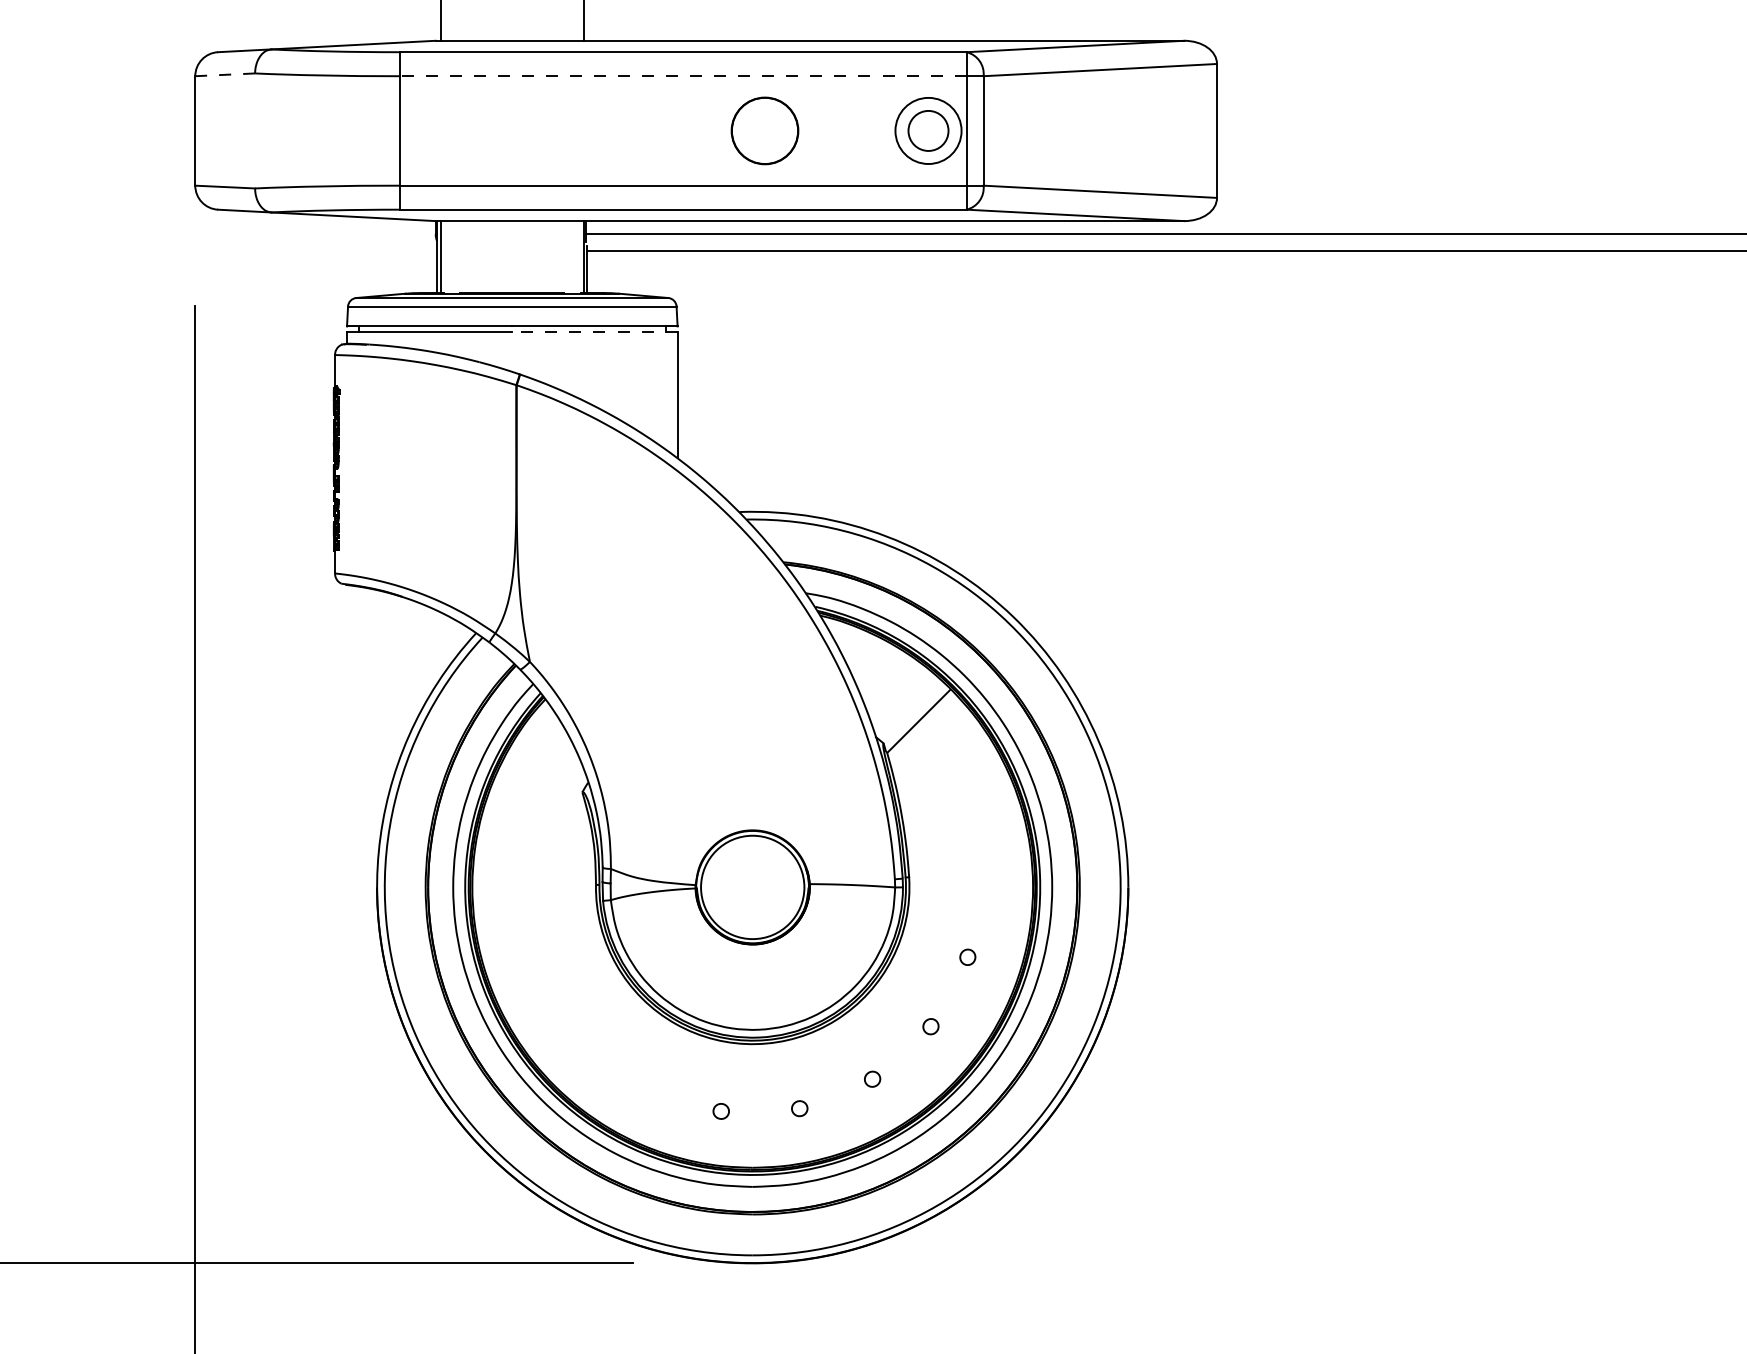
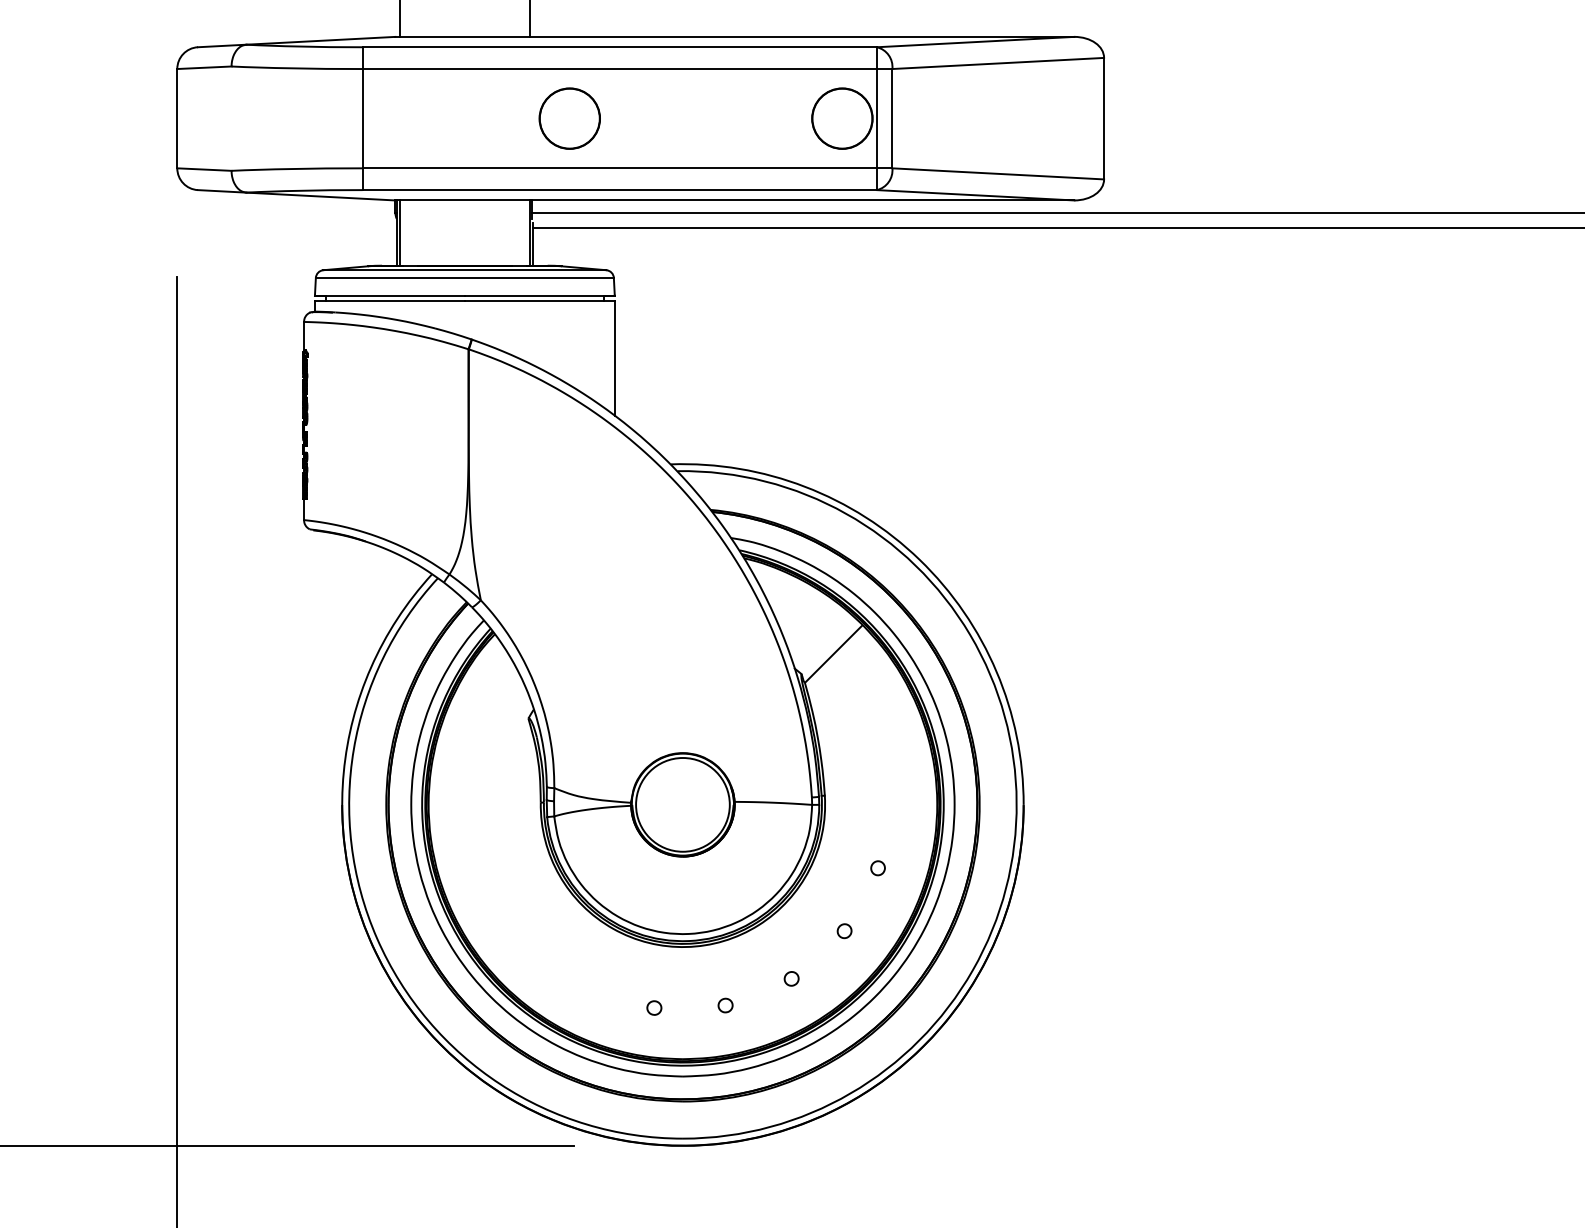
line: (225, 74) -> (204, 67), dashed -> solid
line: (683, 76) -> (620, 69), dashed -> solid
part: (764, 130) -> (569, 118), moved
circle: (928, 130) -> (842, 118), size x1.67
line: (594, 331) -> (539, 300), dashed -> solid

